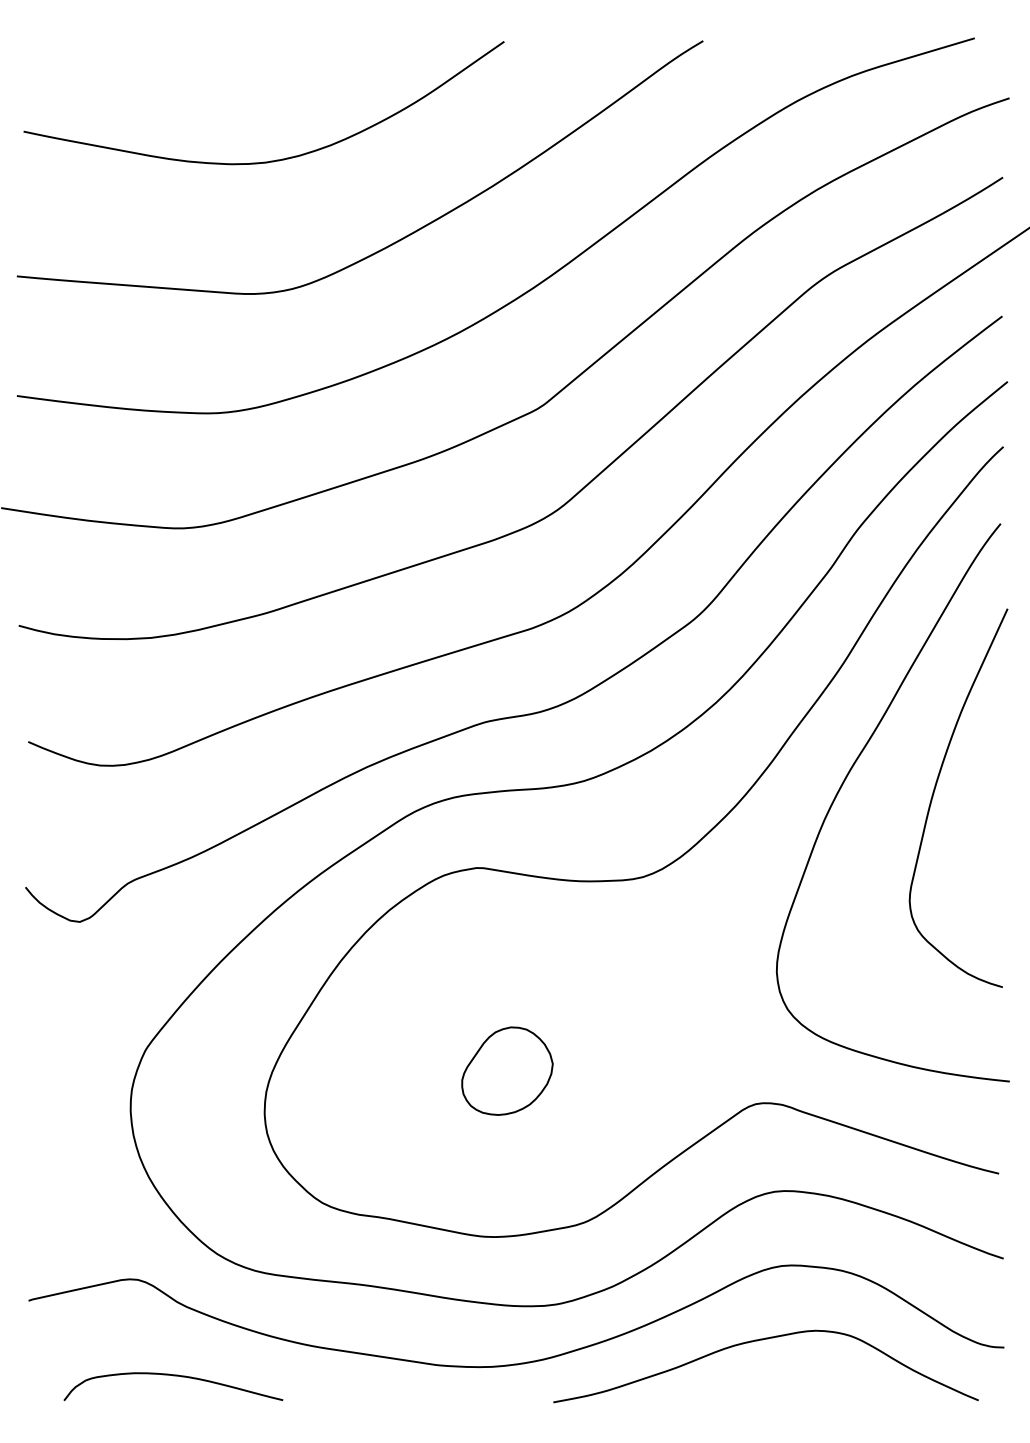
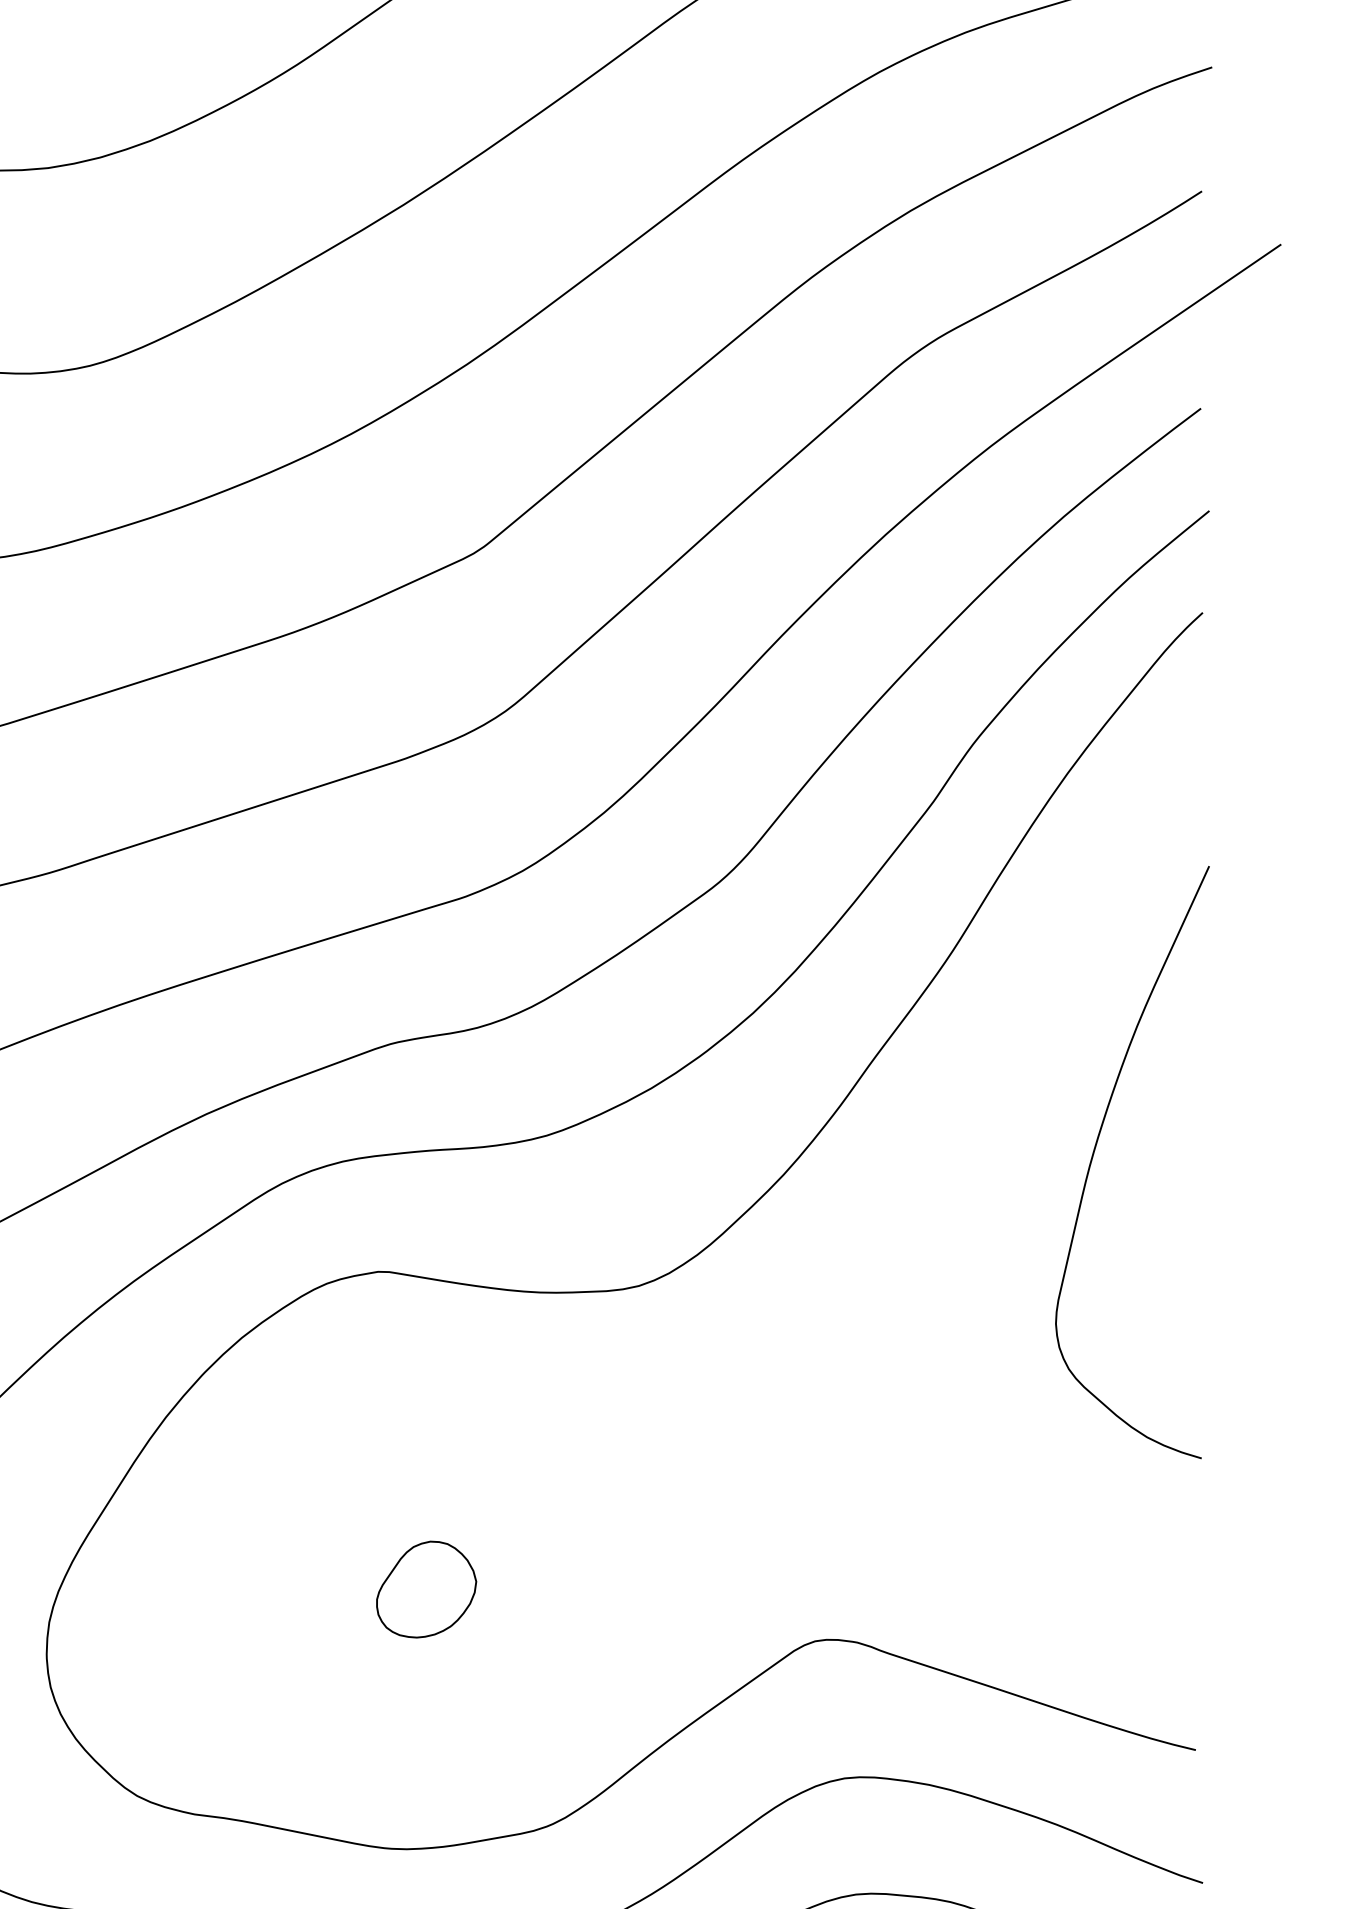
curve: (846, 779) -> (957, 1133), removed
part: (507, 1070) -> (426, 1588), size x0.7

